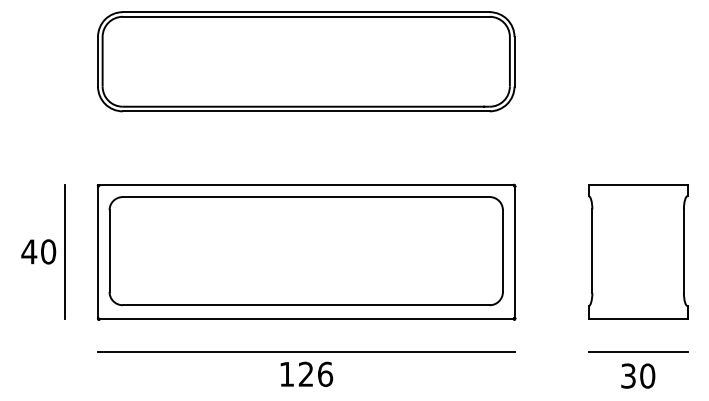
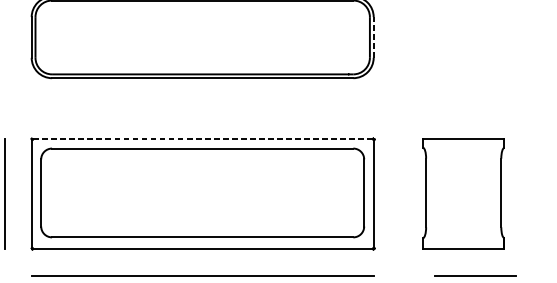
line: (514, 61) -> (373, 37), solid -> dashed
line: (306, 185) -> (202, 139), solid -> dashed
part: (638, 251) -> (464, 193), moved

